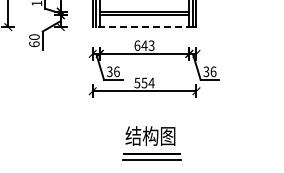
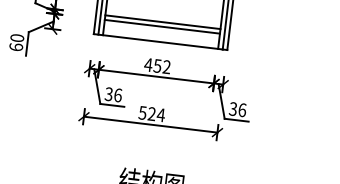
line: (142, 27) -> (157, 42), dashed -> solid
text: (144, 45) -> (157, 65), 643 -> 452
text: (144, 82) -> (151, 113), 554 -> 524

